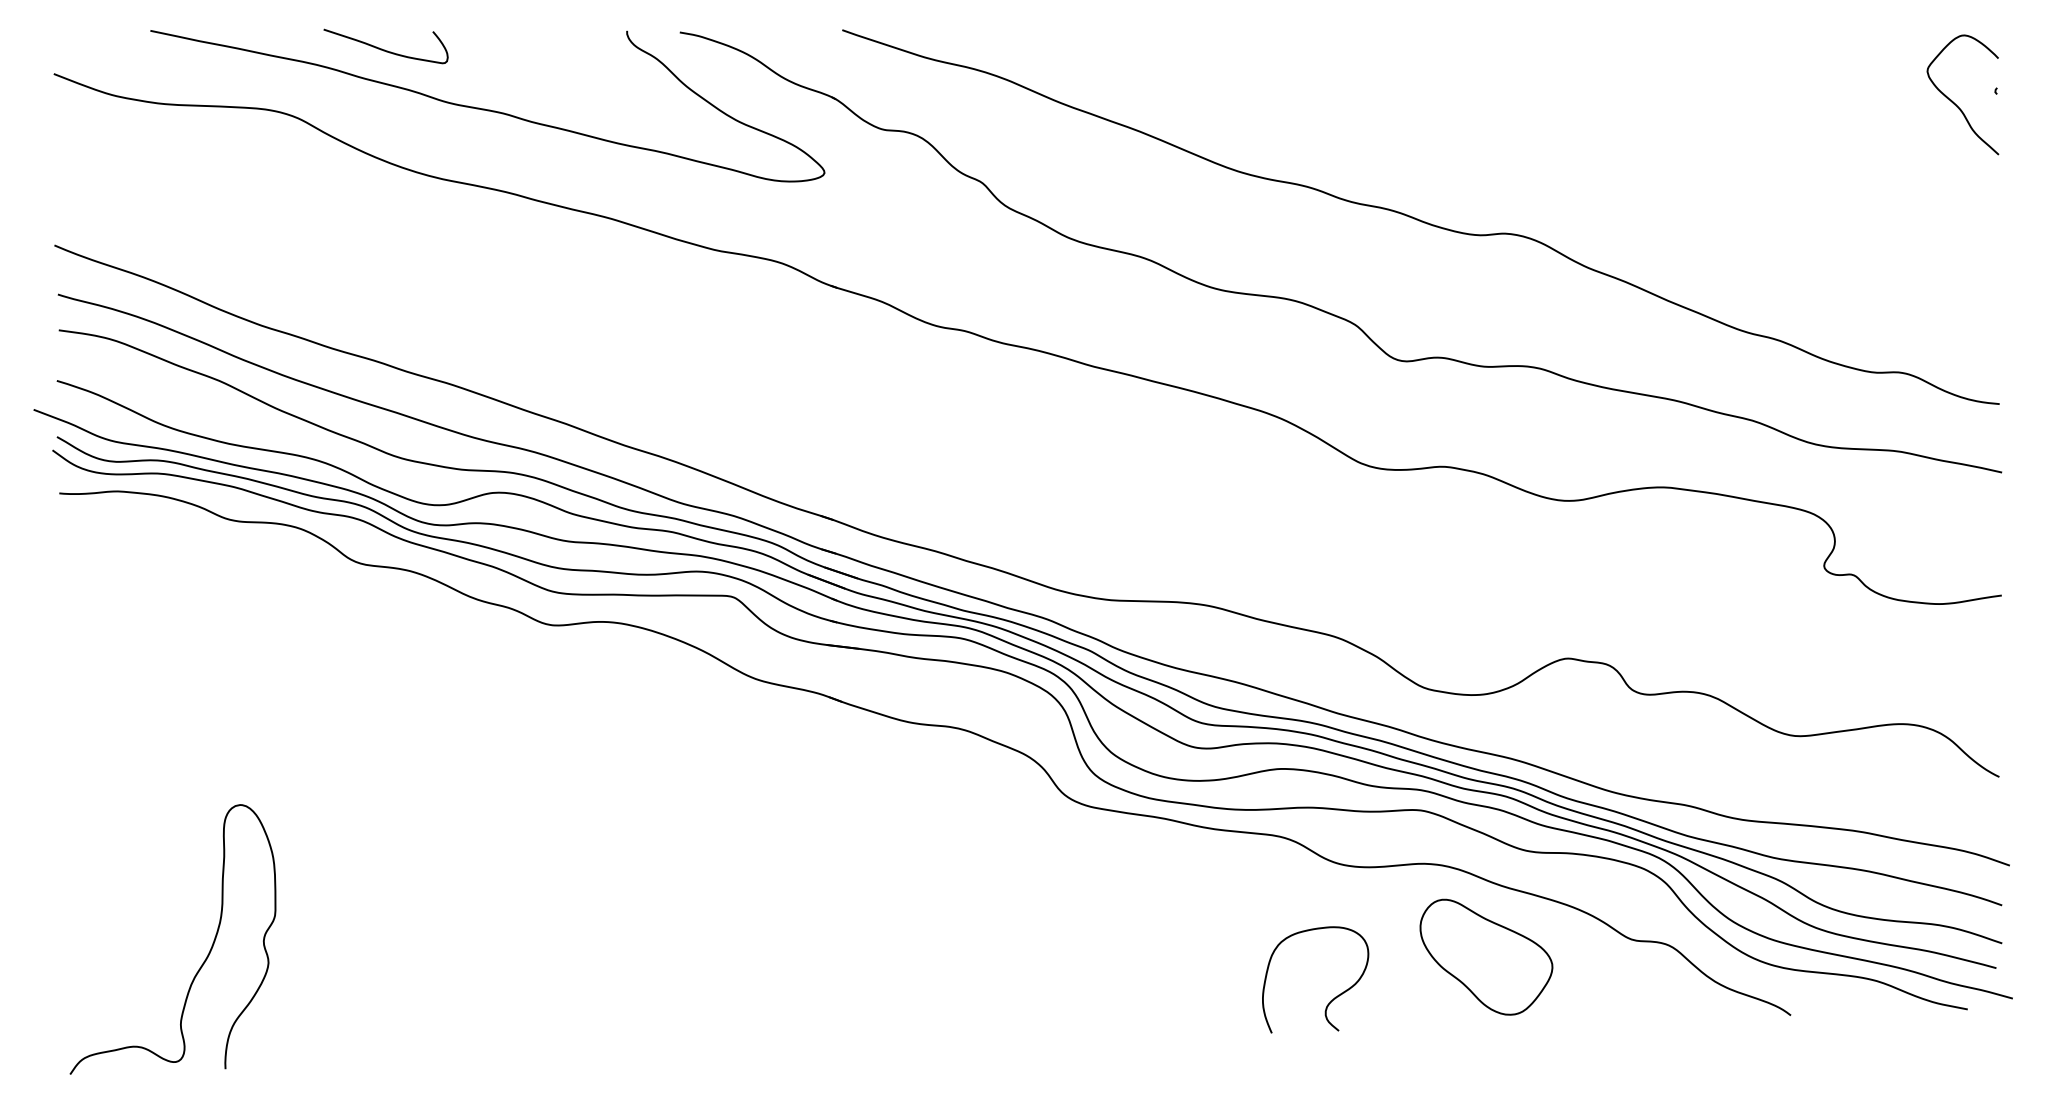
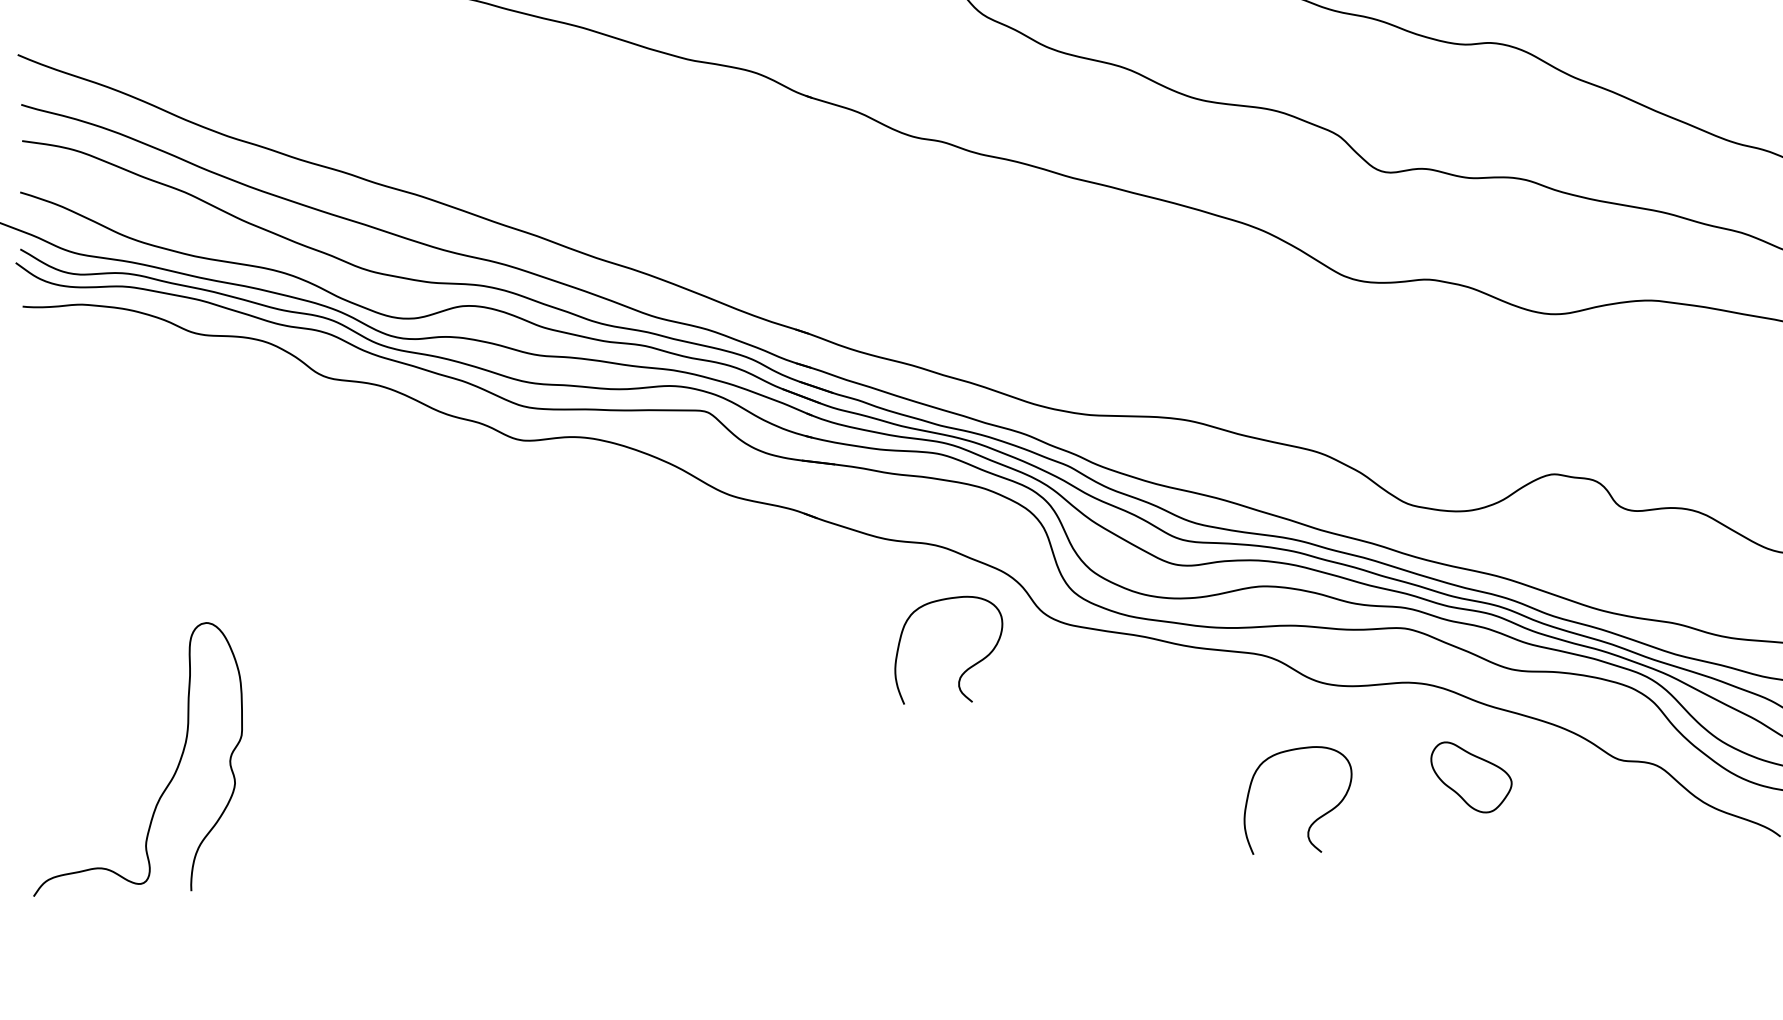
curve: (986, 852) -> (963, 671), added
part: (1486, 956) -> (1471, 776), size x0.6

